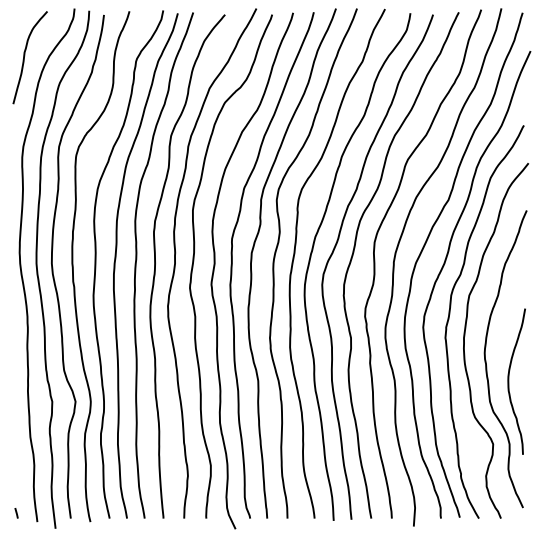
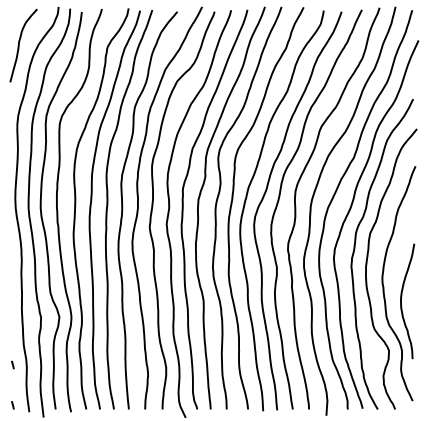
line: (16, 462) -> (12, 365), added

